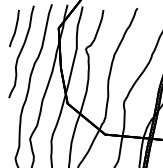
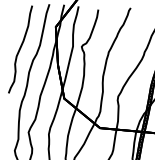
curve: (15, 28) -> (14, 27), removed

